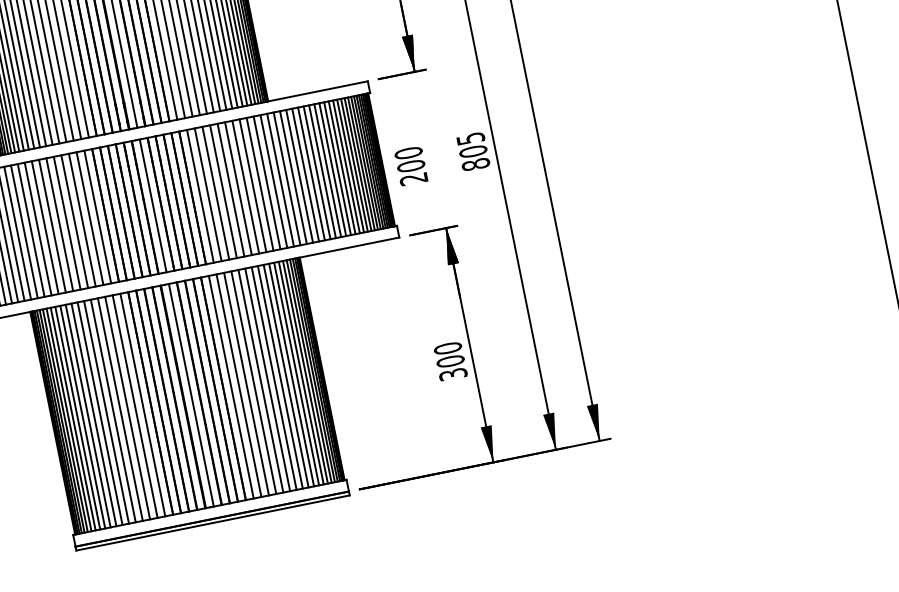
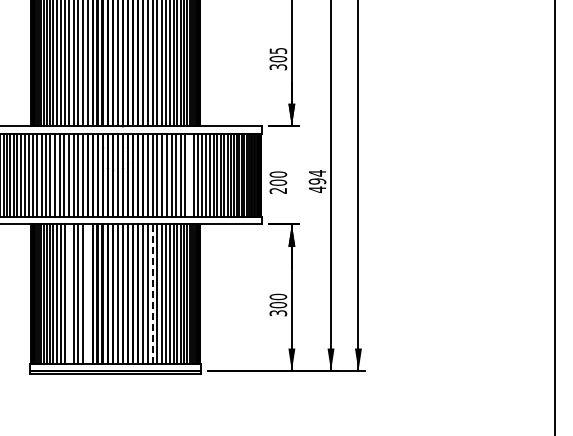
text: (473, 151) -> (317, 181), 805 -> 494
line: (266, 181) -> (189, 174), removed
line: (246, 384) -> (152, 294), solid -> dashed
line: (142, 404) -> (87, 293), removed
line: (113, 410) -> (69, 293), removed

